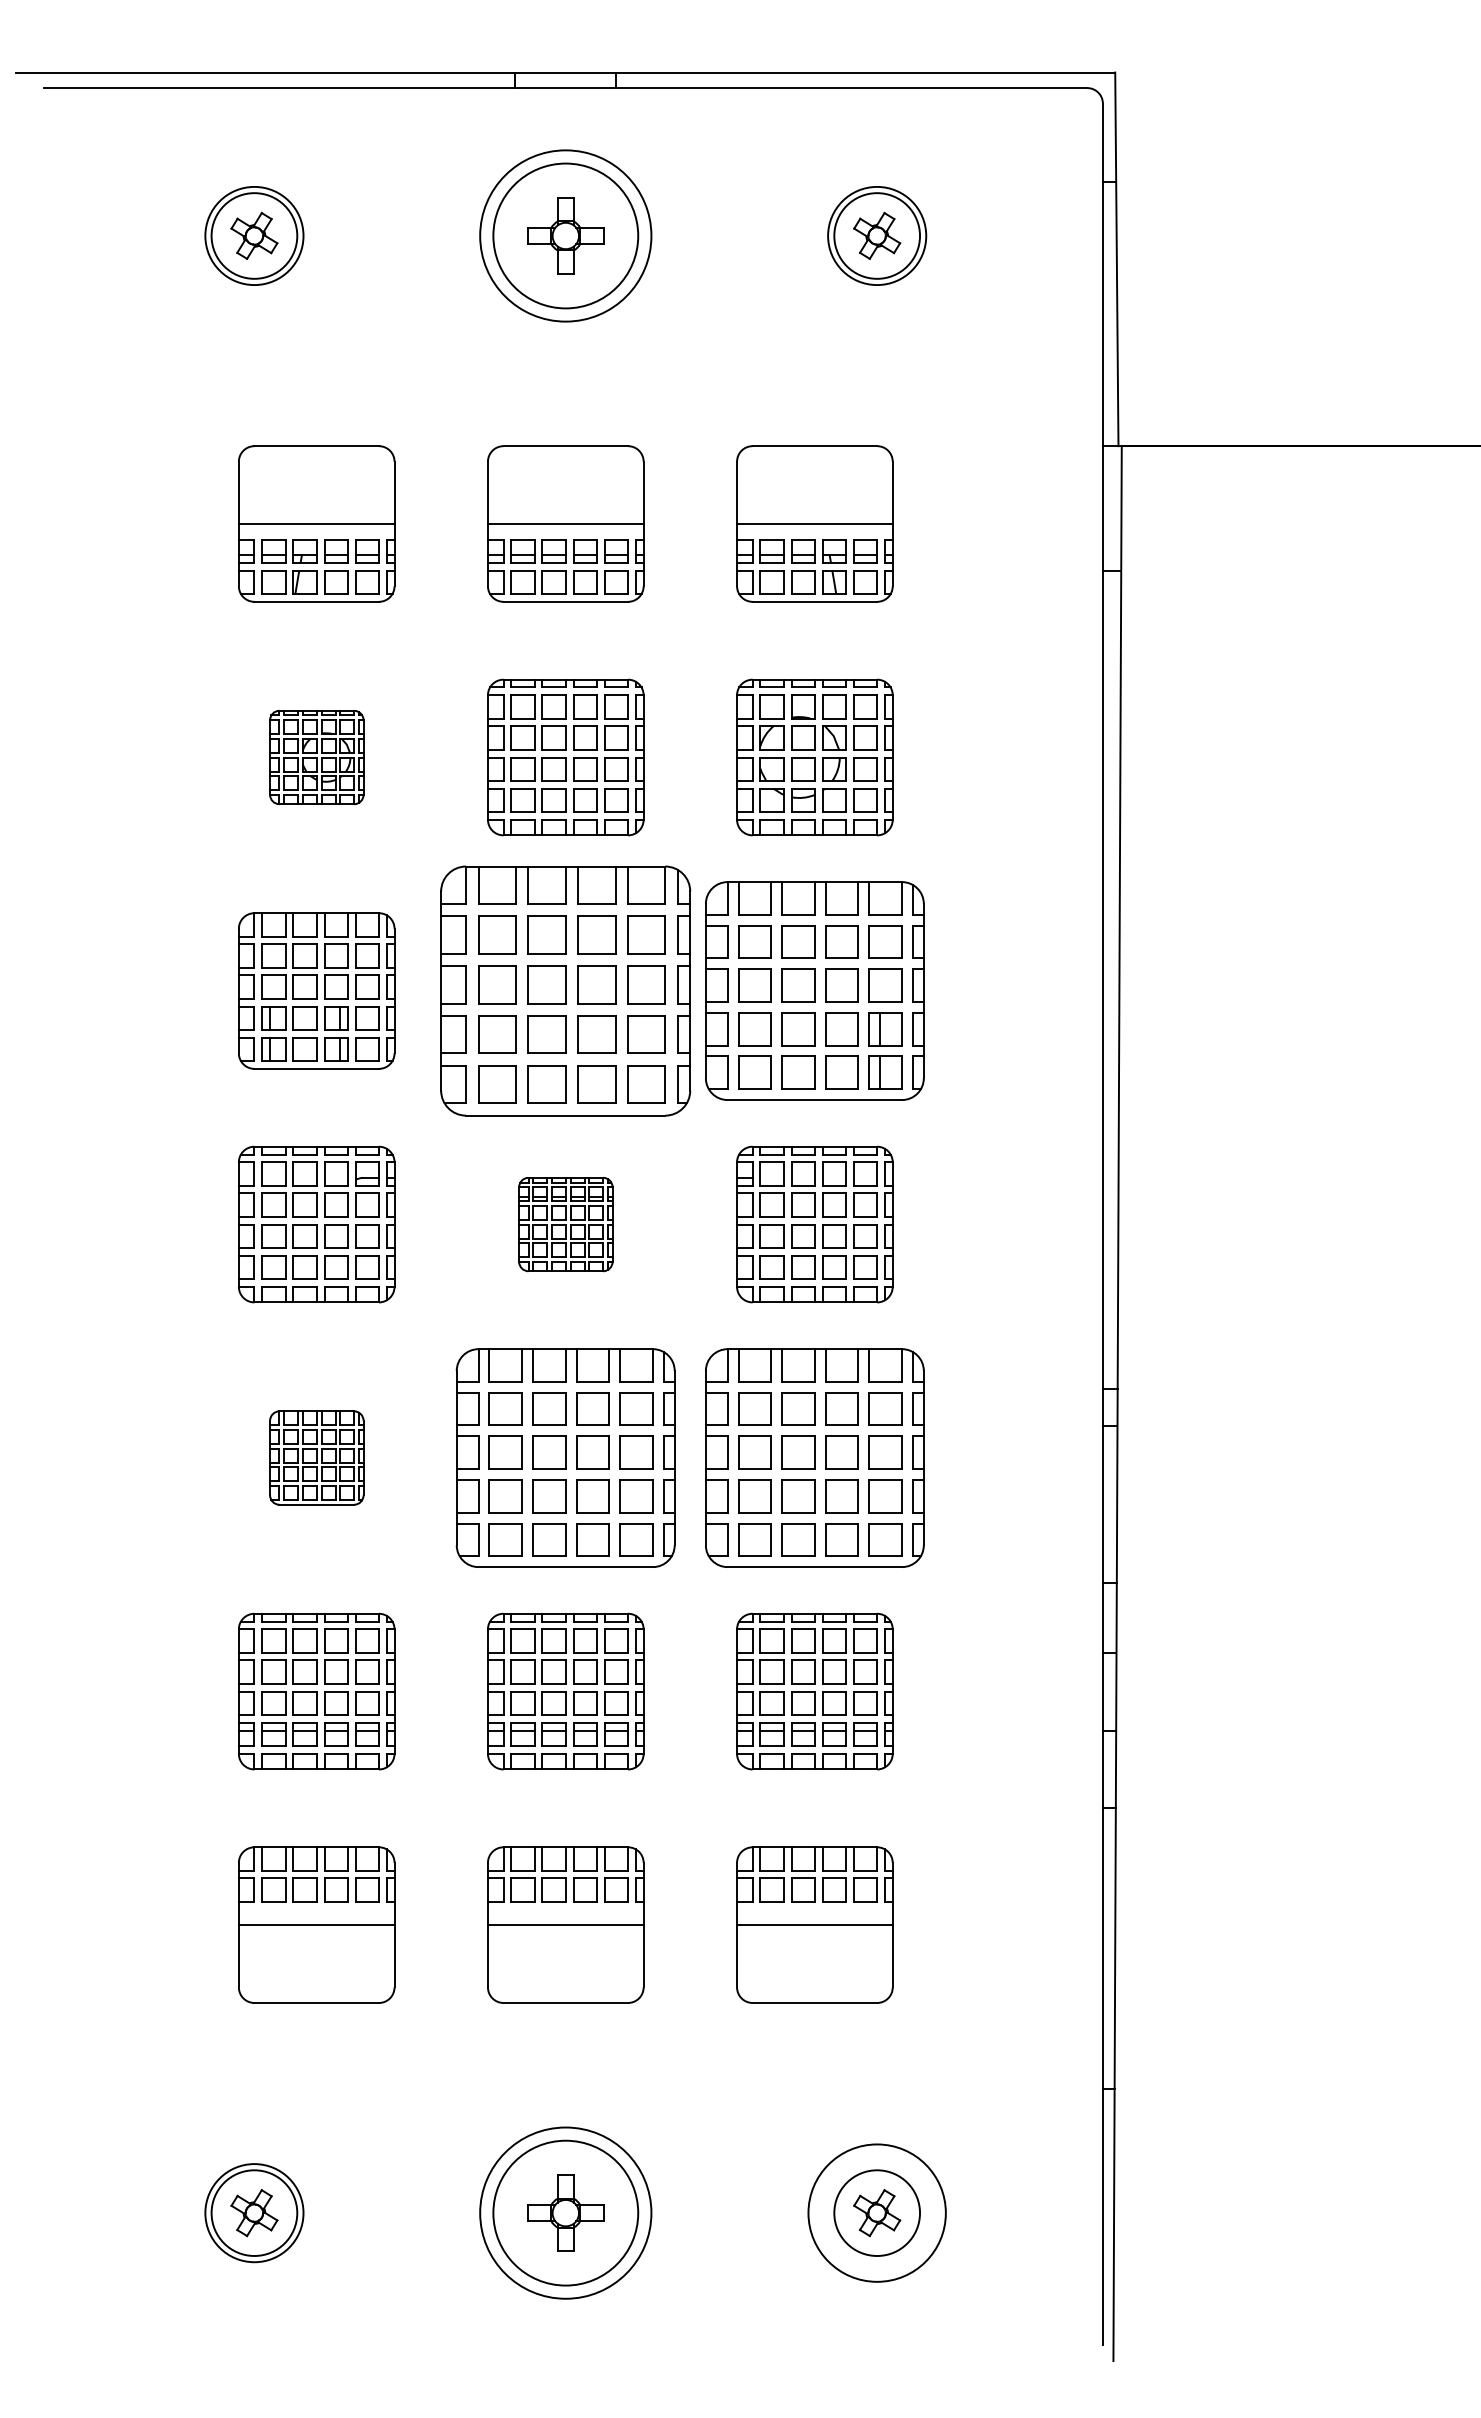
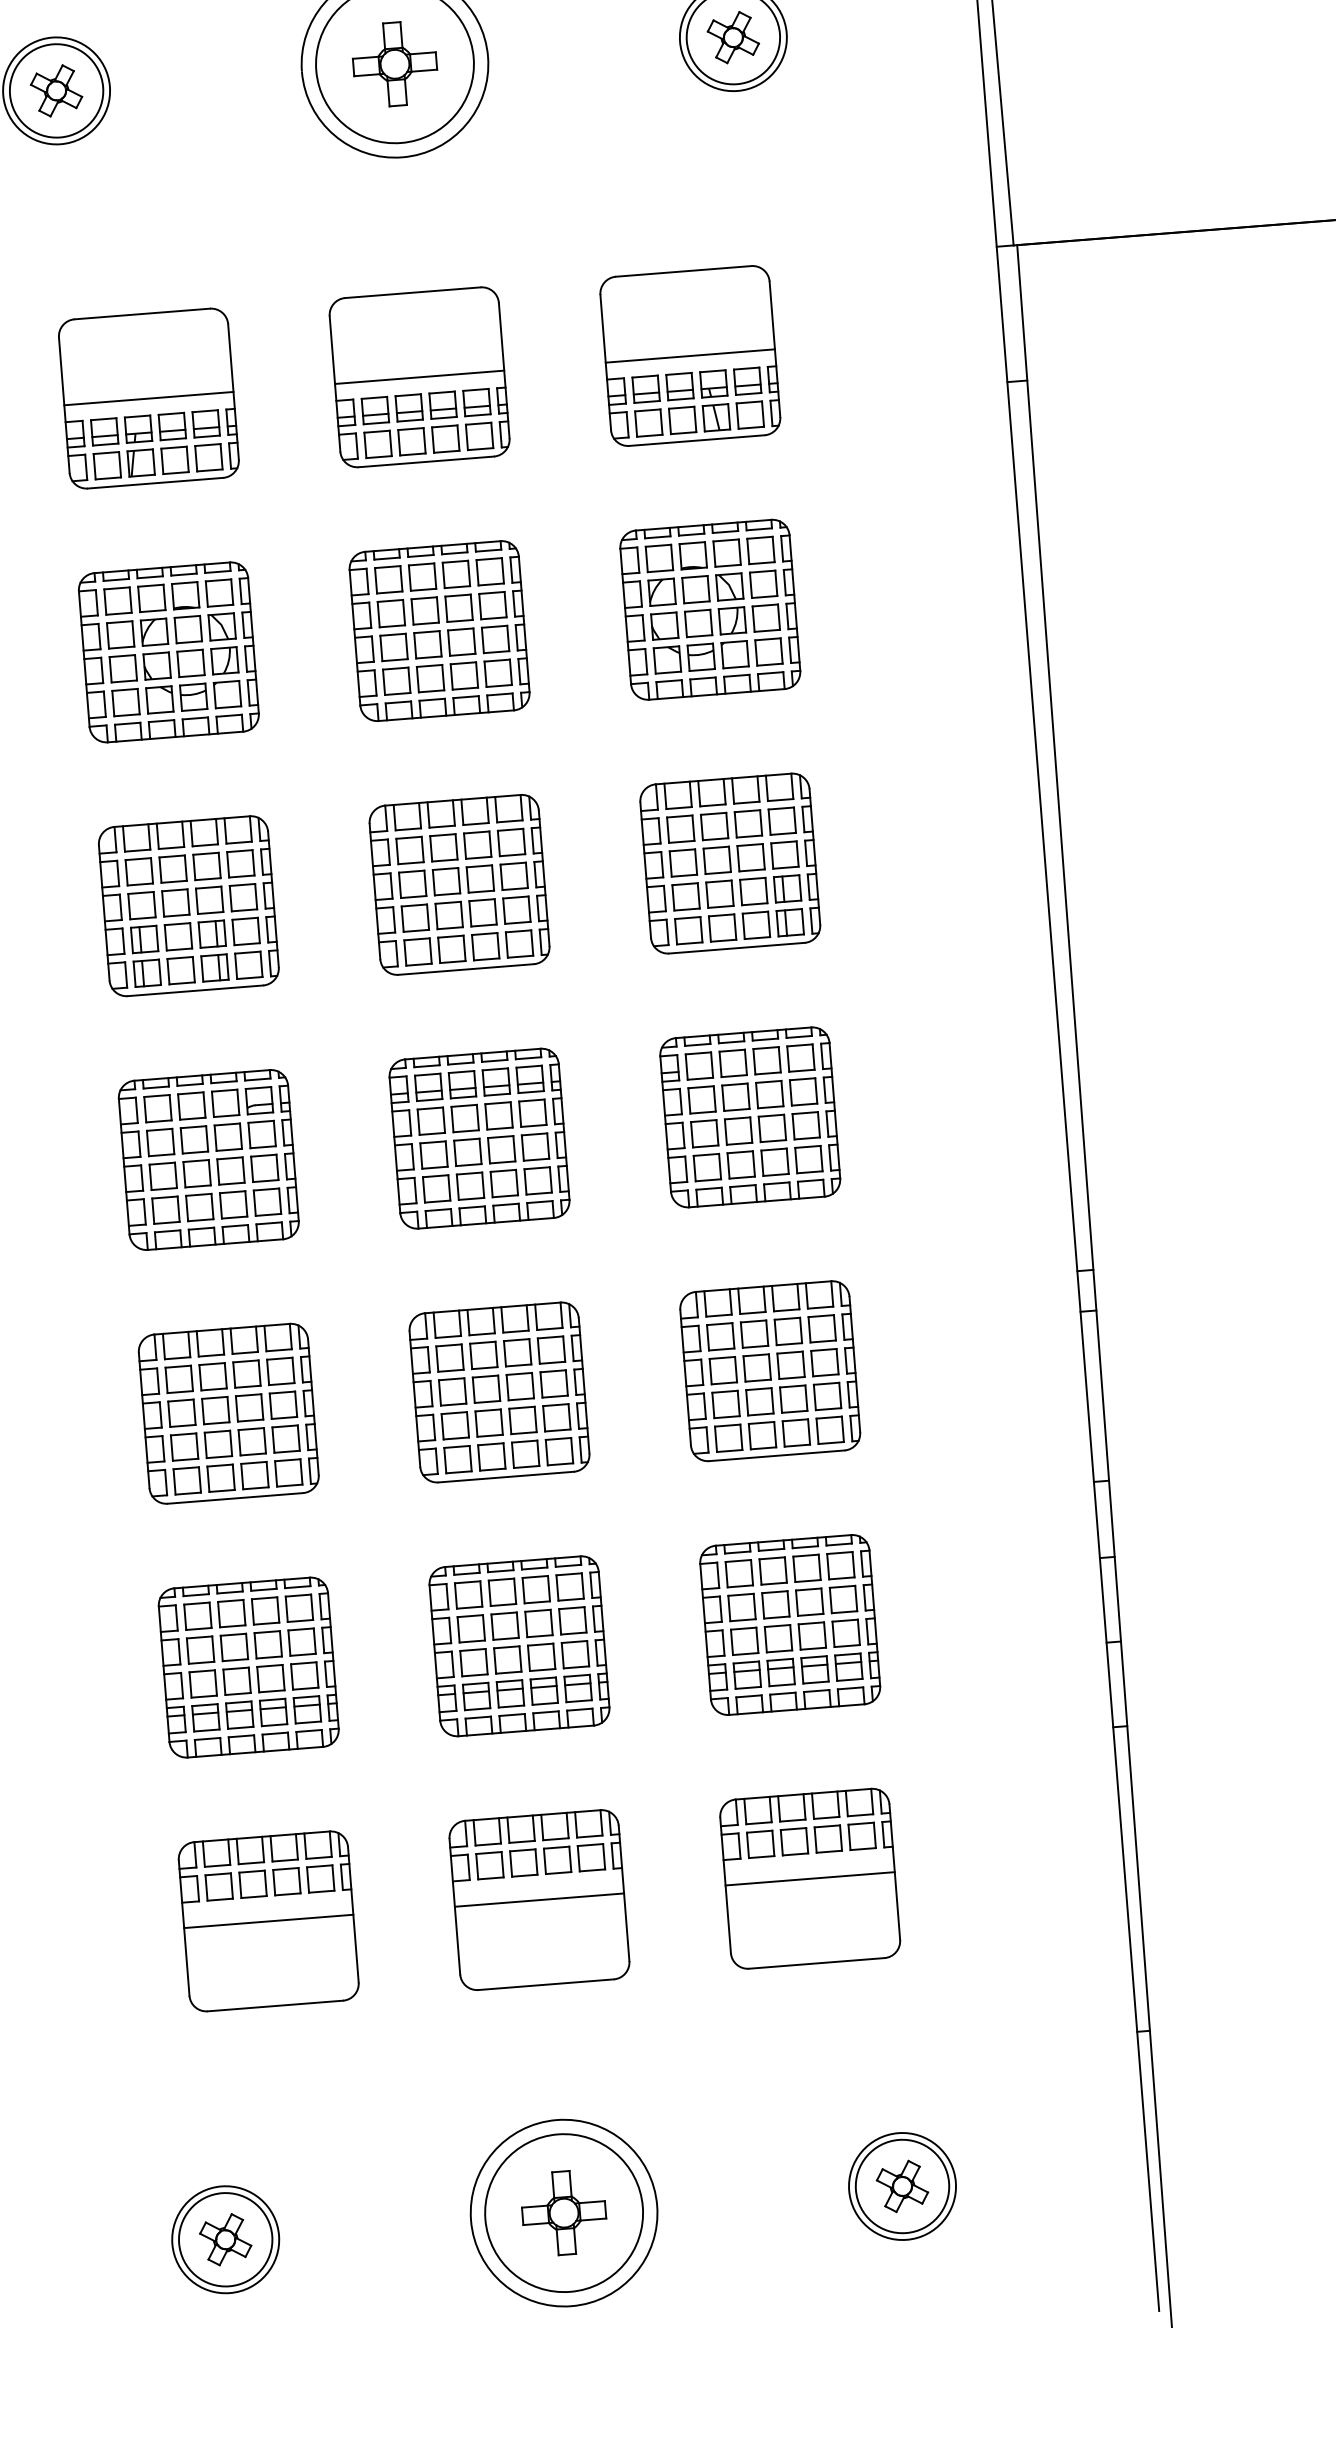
part: (316, 757) -> (168, 652), size x1.67
part: (565, 990) -> (459, 884), size x0.62
part: (814, 990) -> (729, 863), size x0.71
part: (565, 1224) -> (479, 1138), size x1.67
part: (316, 1457) -> (228, 1413), size x1.67
part: (565, 1457) -> (499, 1391), size x0.71
part: (814, 1457) -> (769, 1370), size x0.71
circle: (877, 2213) -> (902, 2186), size x0.71

